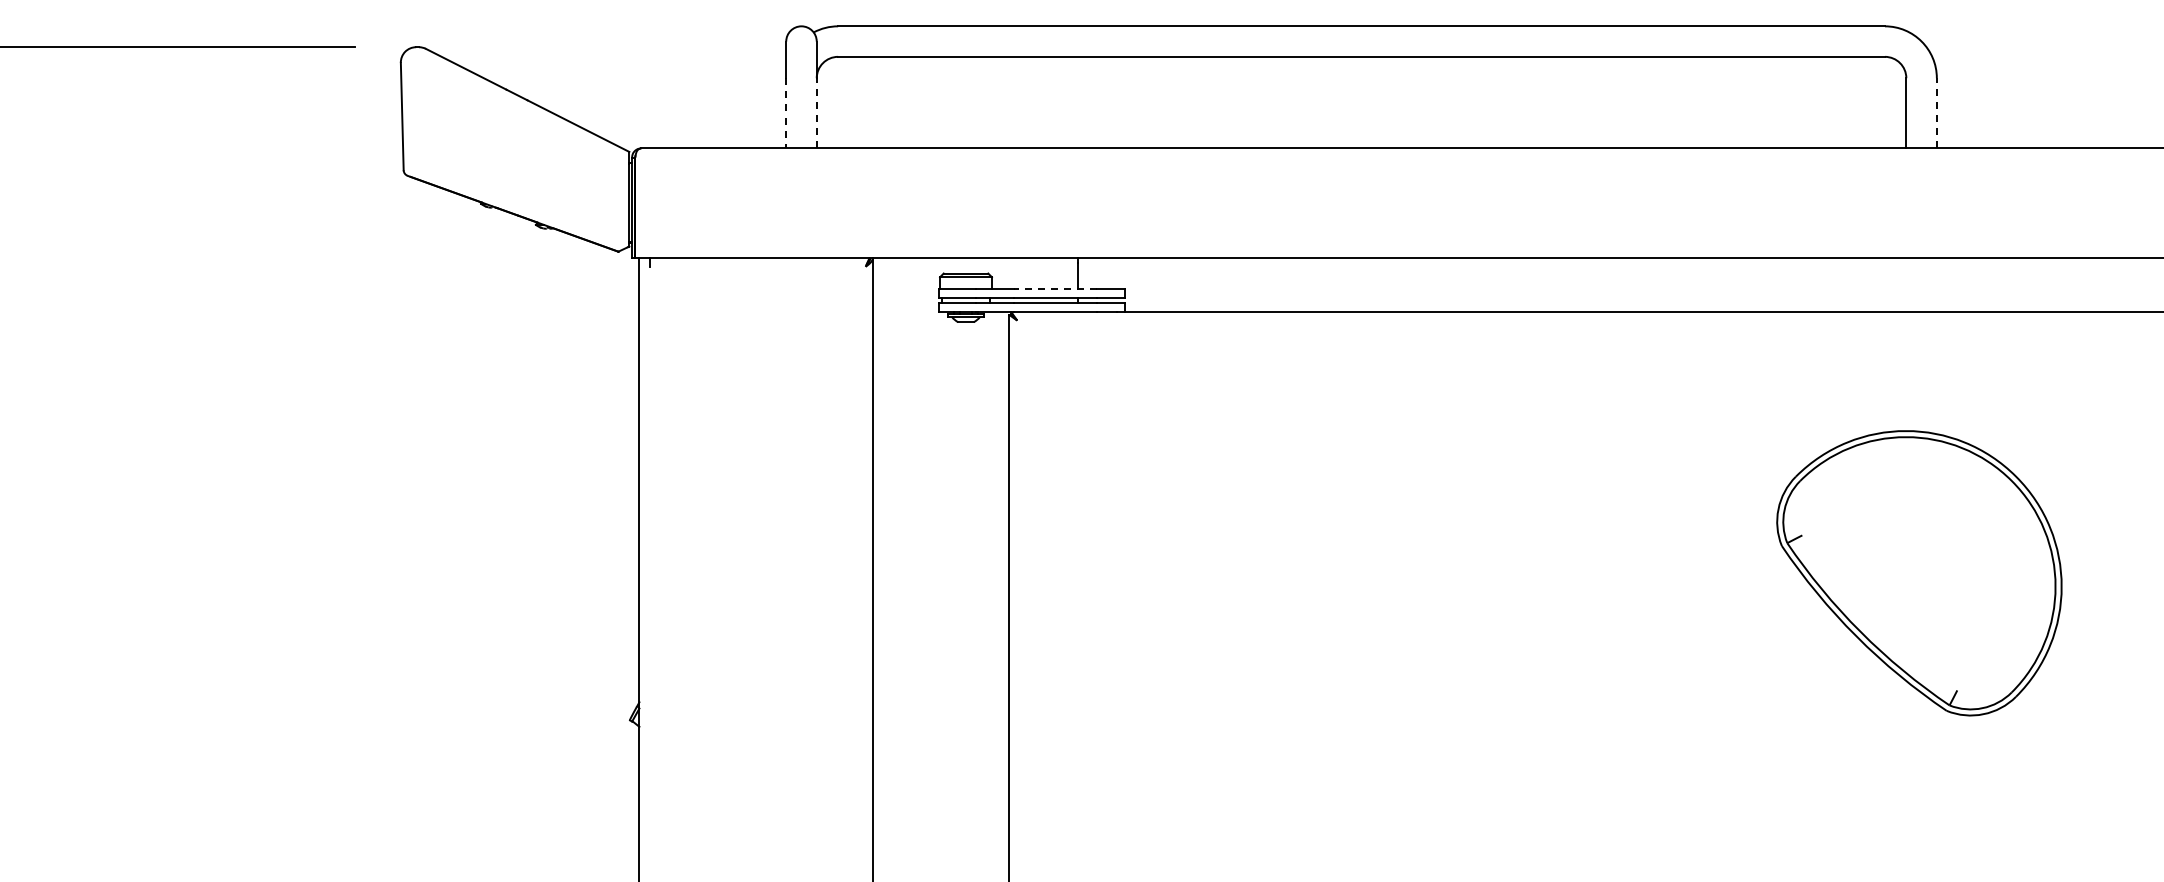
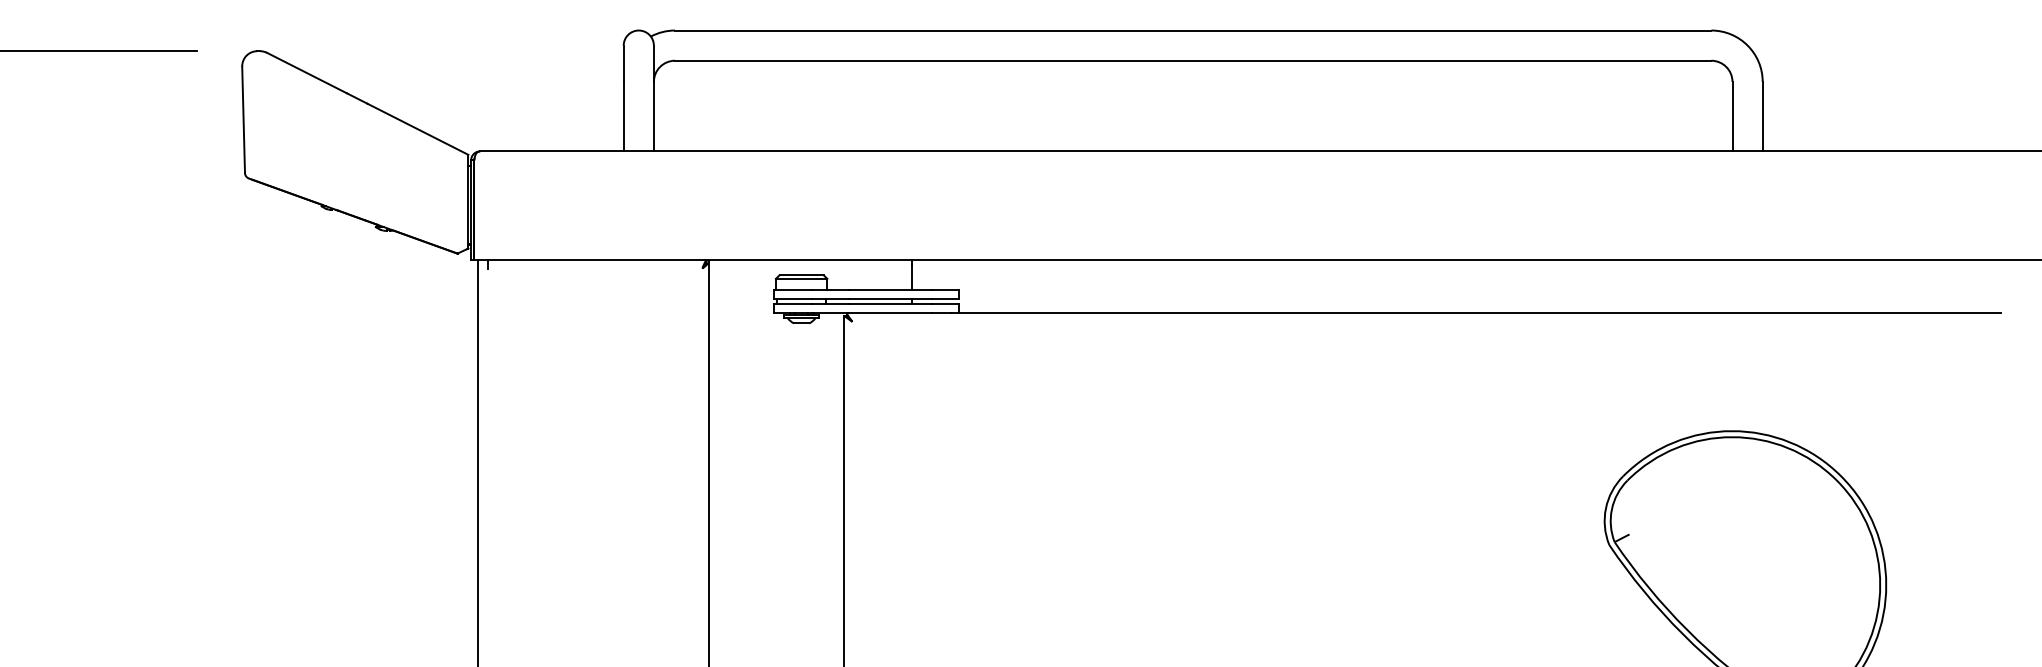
line: (816, 112) -> (653, 115), dashed -> solid
line: (1936, 112) -> (1762, 115), dashed -> solid
line: (786, 113) -> (623, 116), dashed -> solid
line: (1055, 288) -> (890, 290), dashed -> solid

